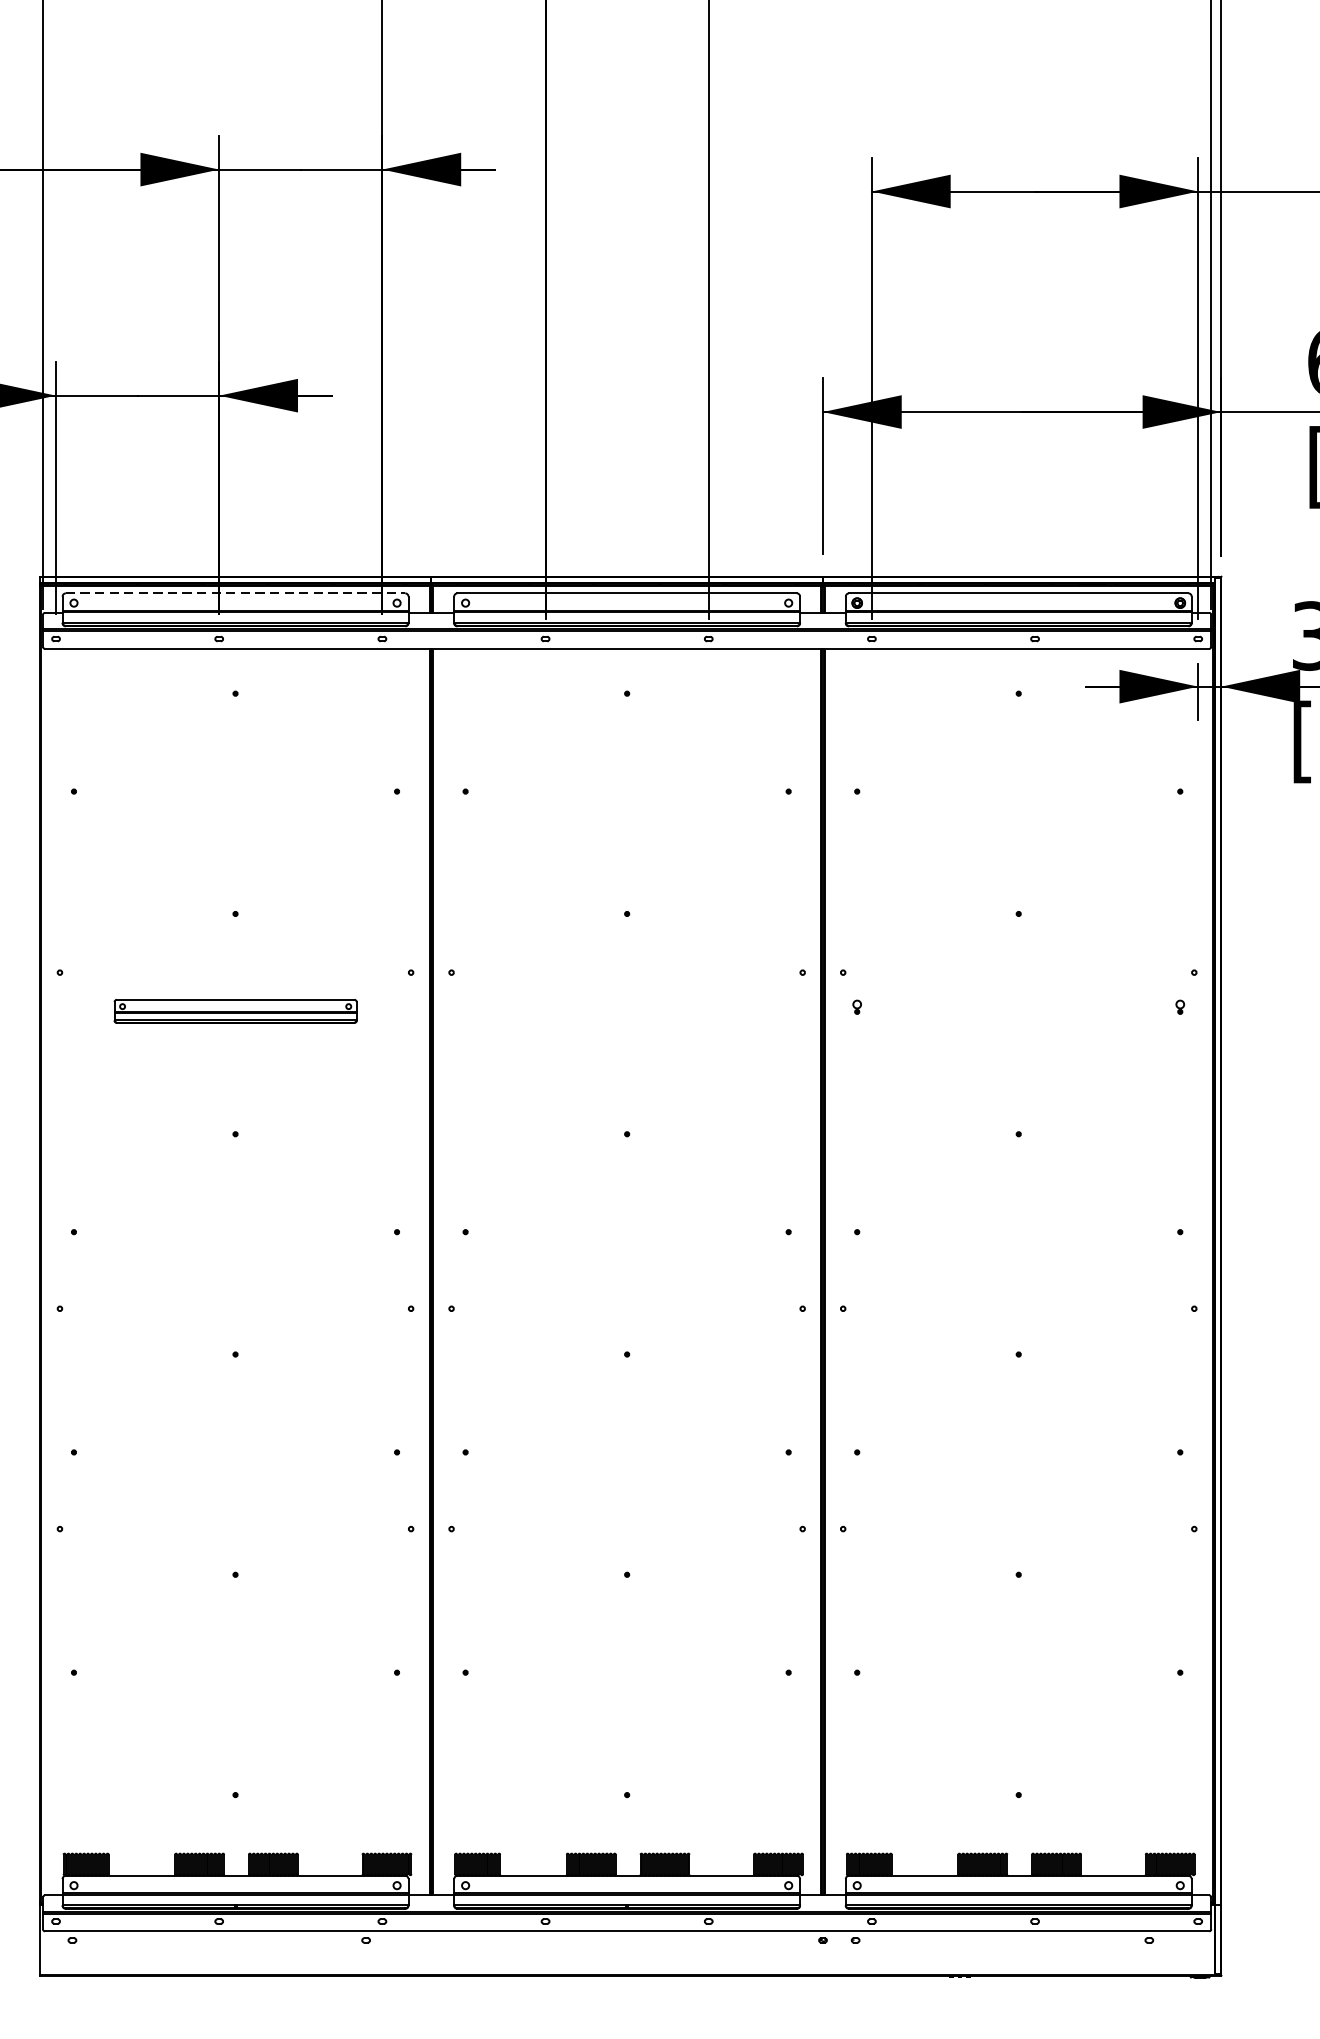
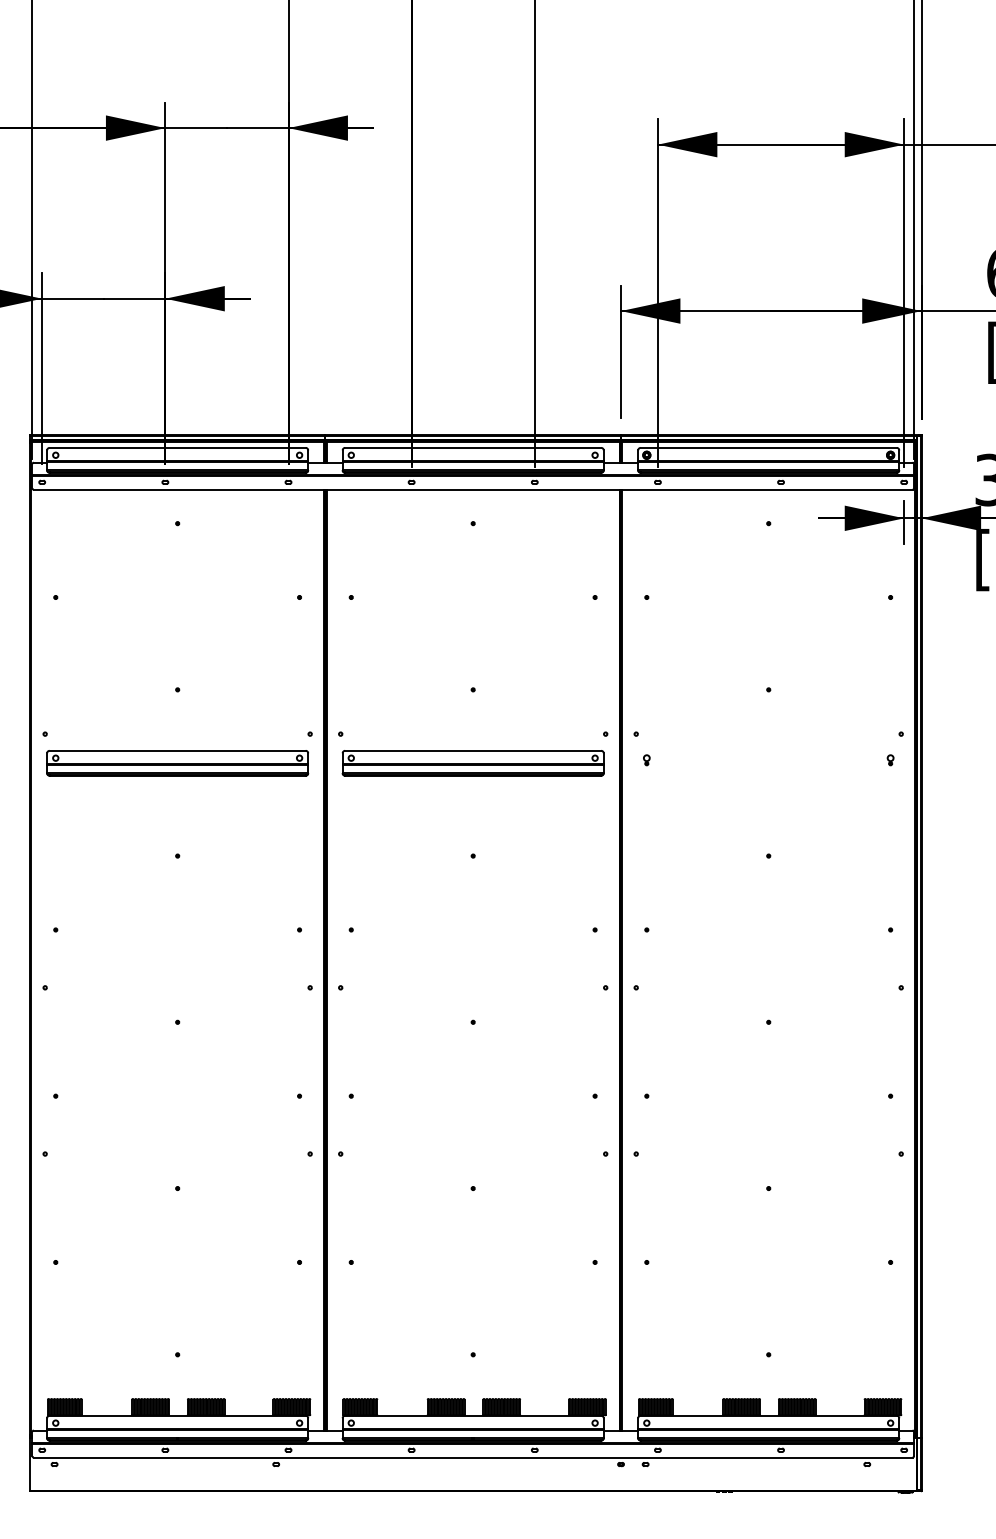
line: (236, 592) -> (178, 447), dashed -> solid
part: (235, 1011) -> (177, 763), size x1.43
part: (626, 1011) -> (472, 763), added

